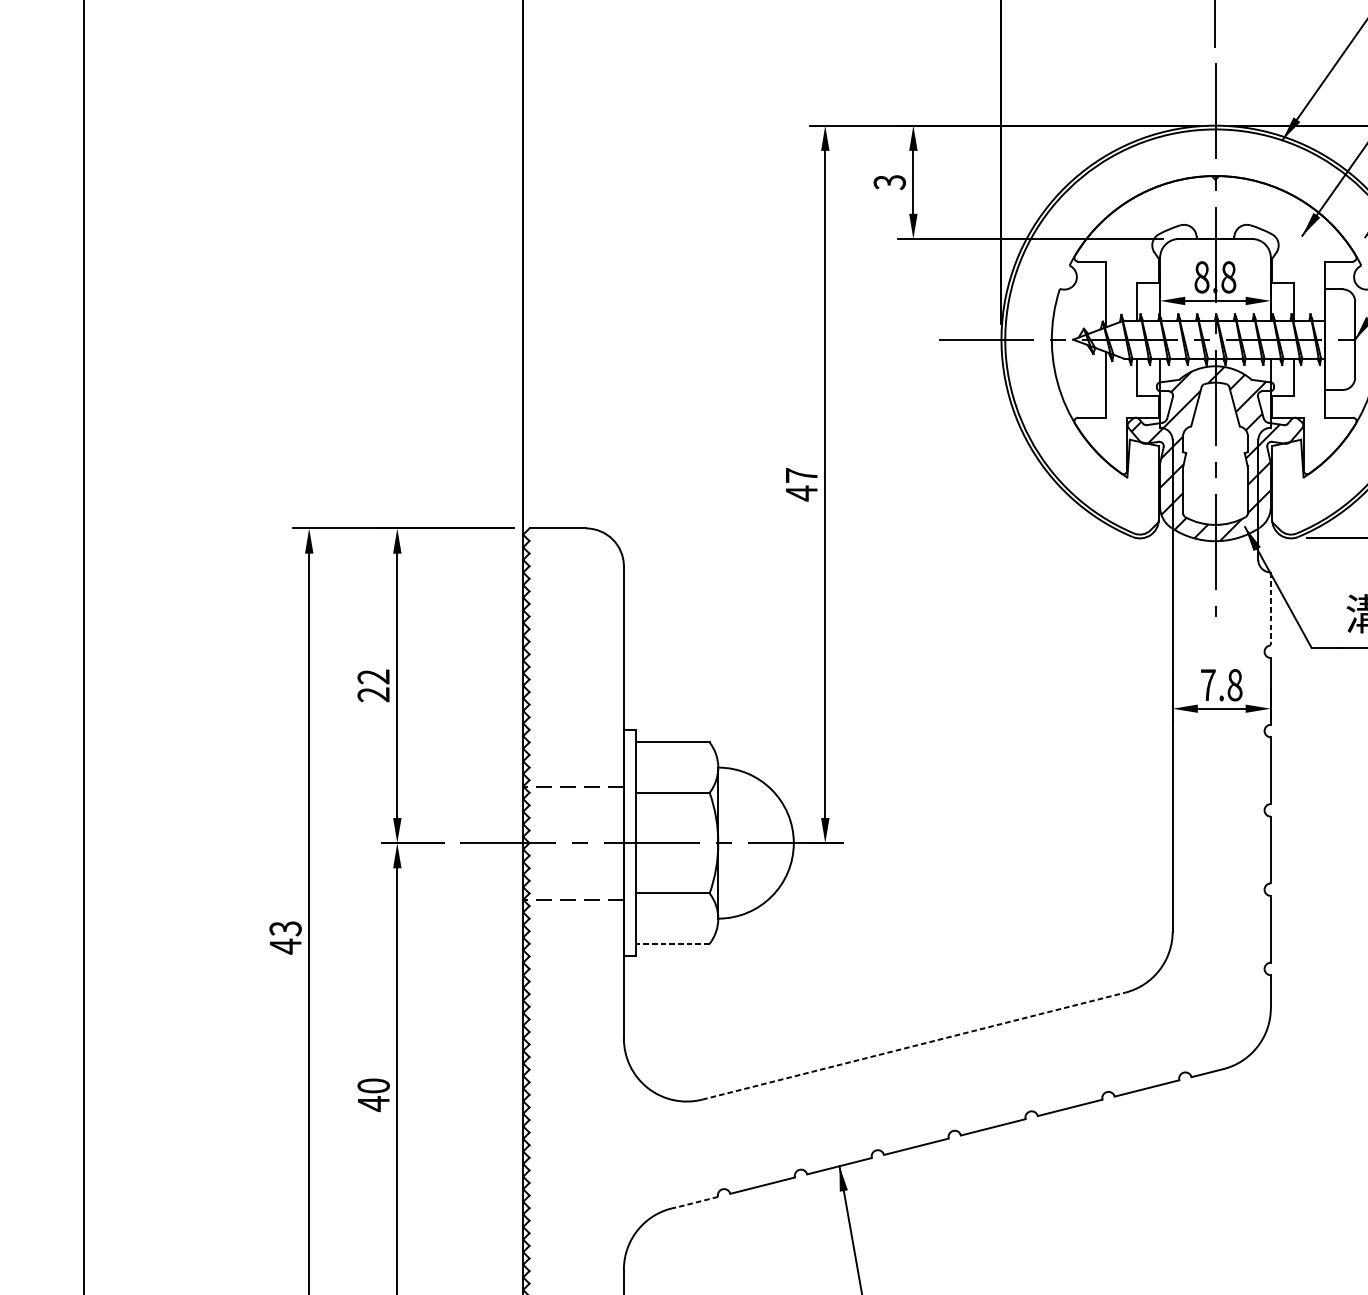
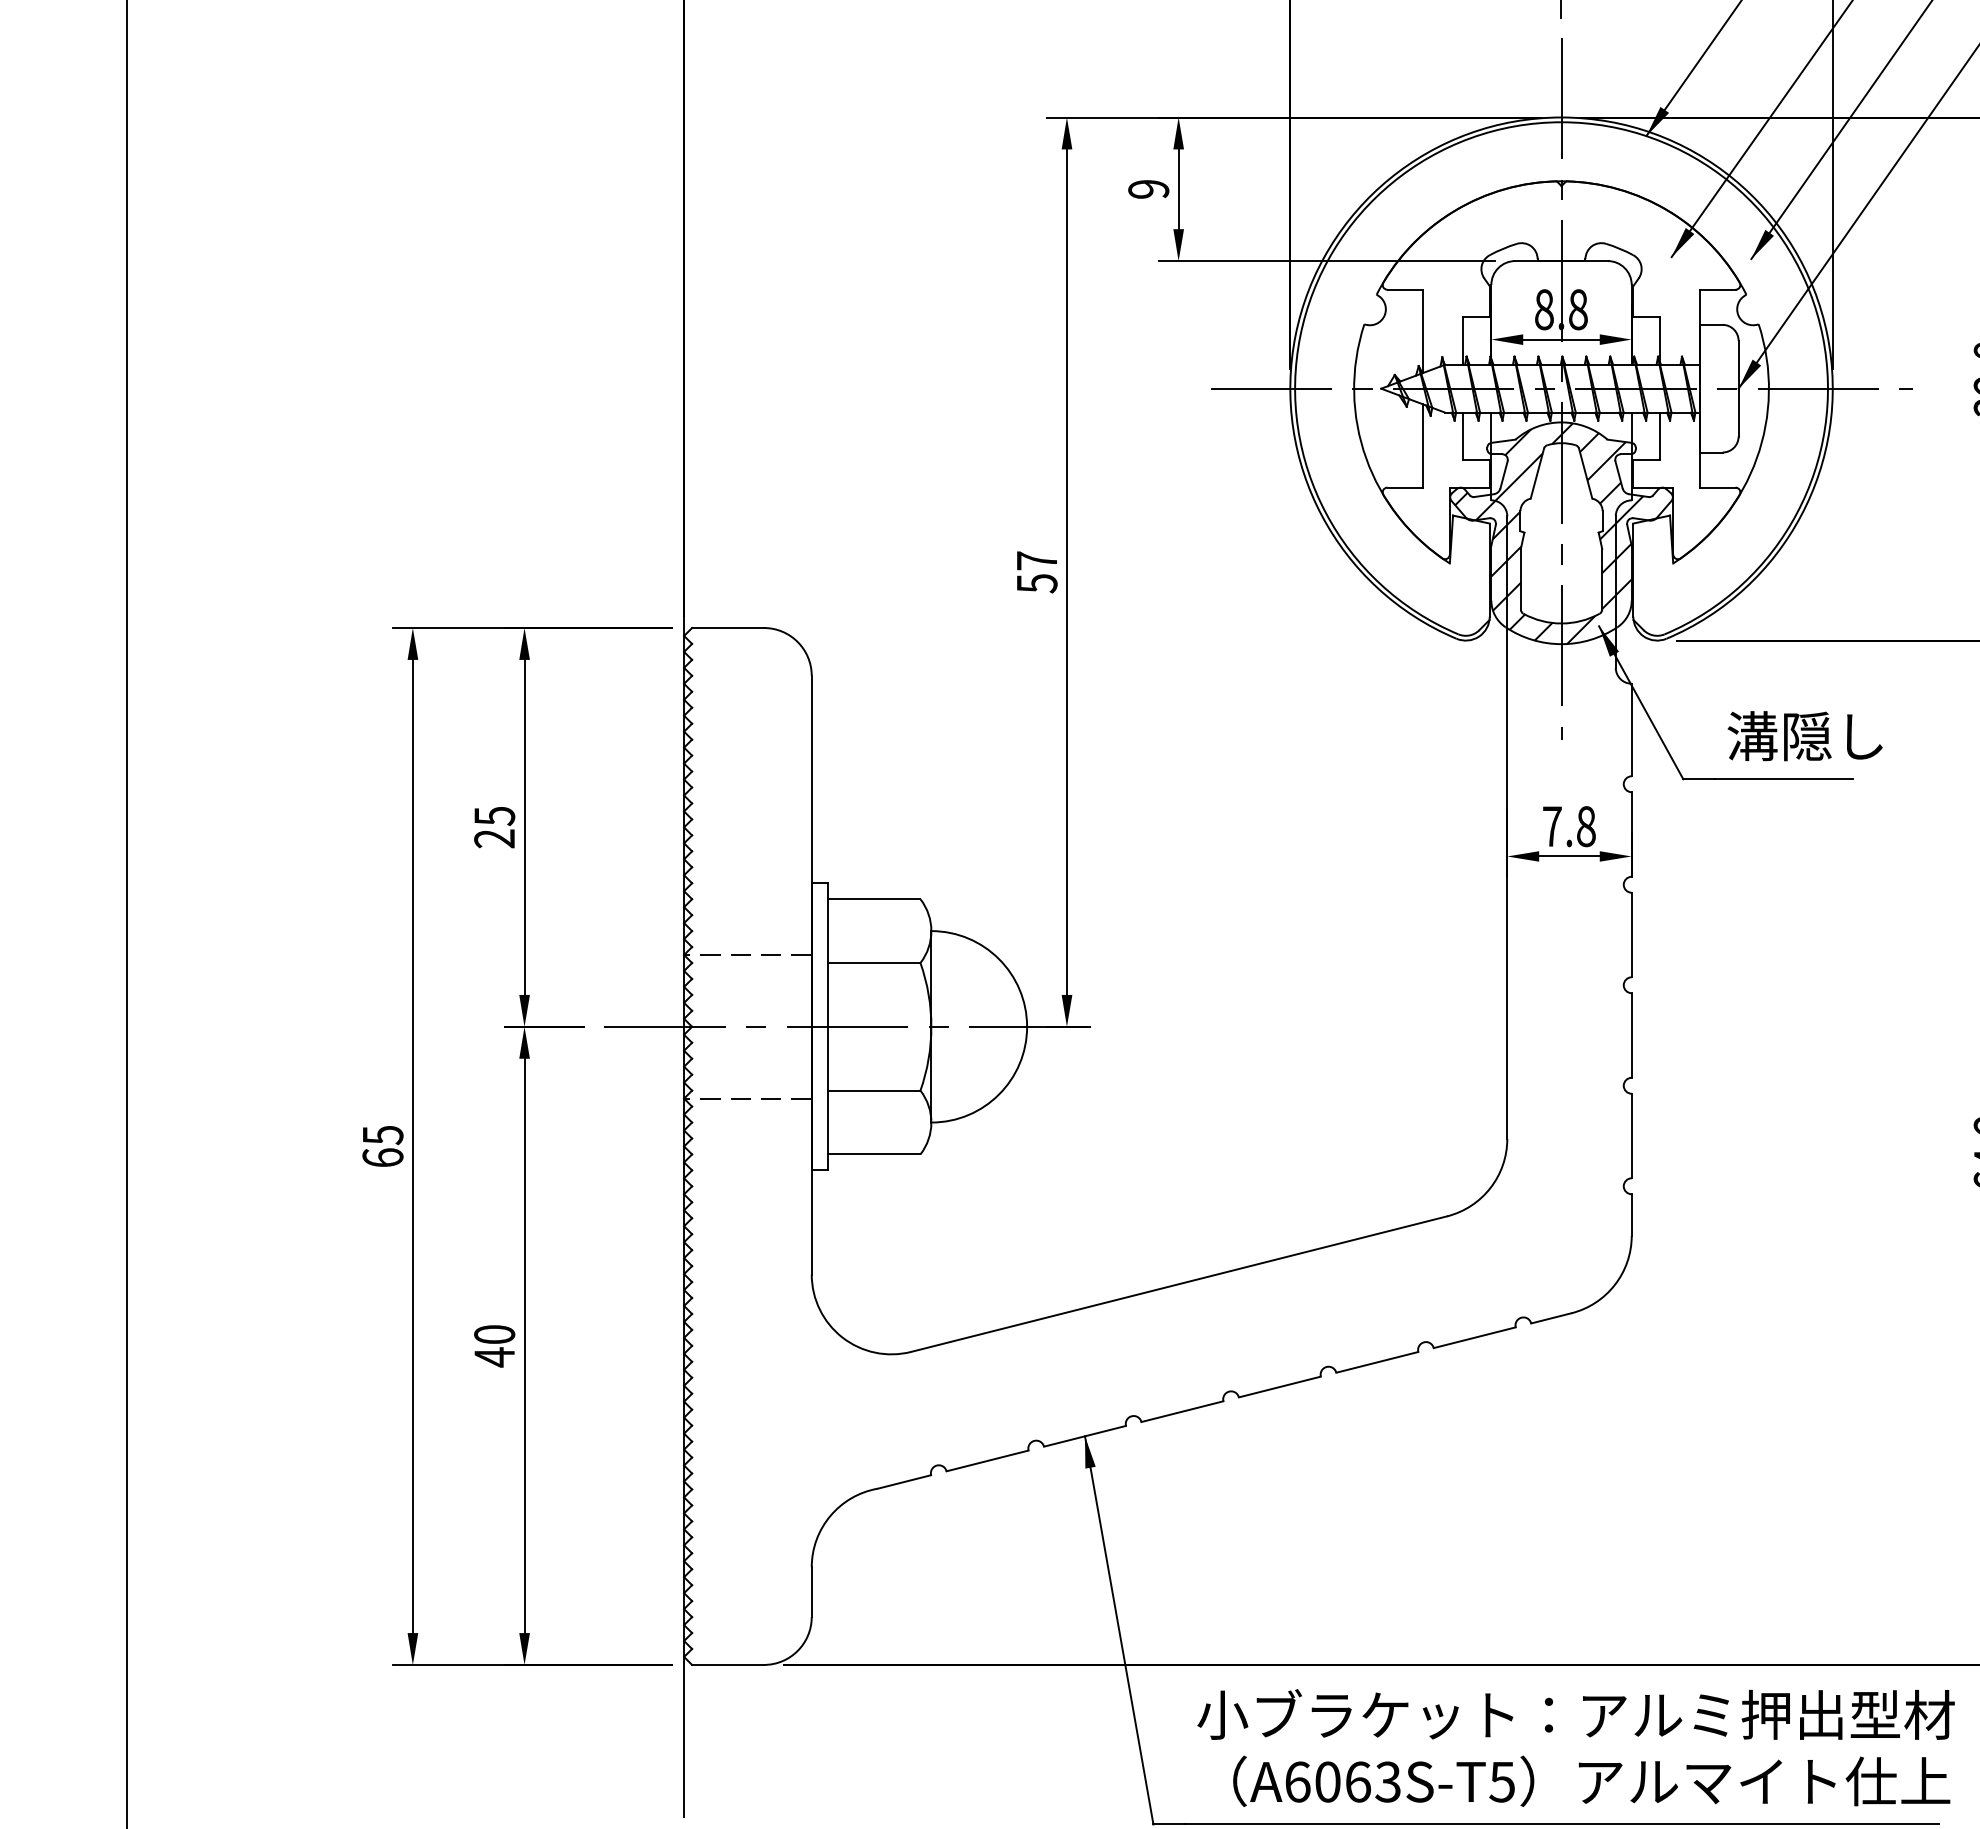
text: (889, 182) -> (1148, 189), 3 -> 9
text: (802, 493) -> (1037, 583), 47 -> 57
line: (1270, 609) -> (1631, 730), dashed -> solid
text: (373, 676) -> (494, 815), 22 -> 25
text: (285, 938) -> (382, 1147), 43 -> 65
line: (672, 943) -> (873, 1154), dashed -> solid
line: (914, 1046) -> (1179, 1284), dashed -> solid
line: (697, 1202) -> (904, 1482), dashed -> solid

